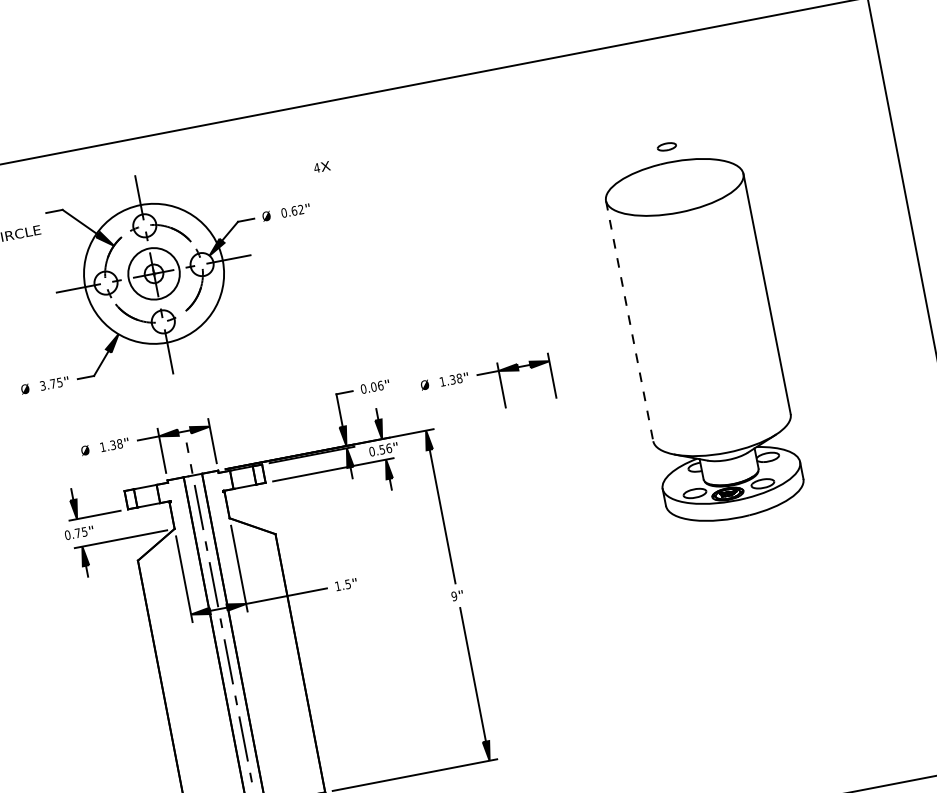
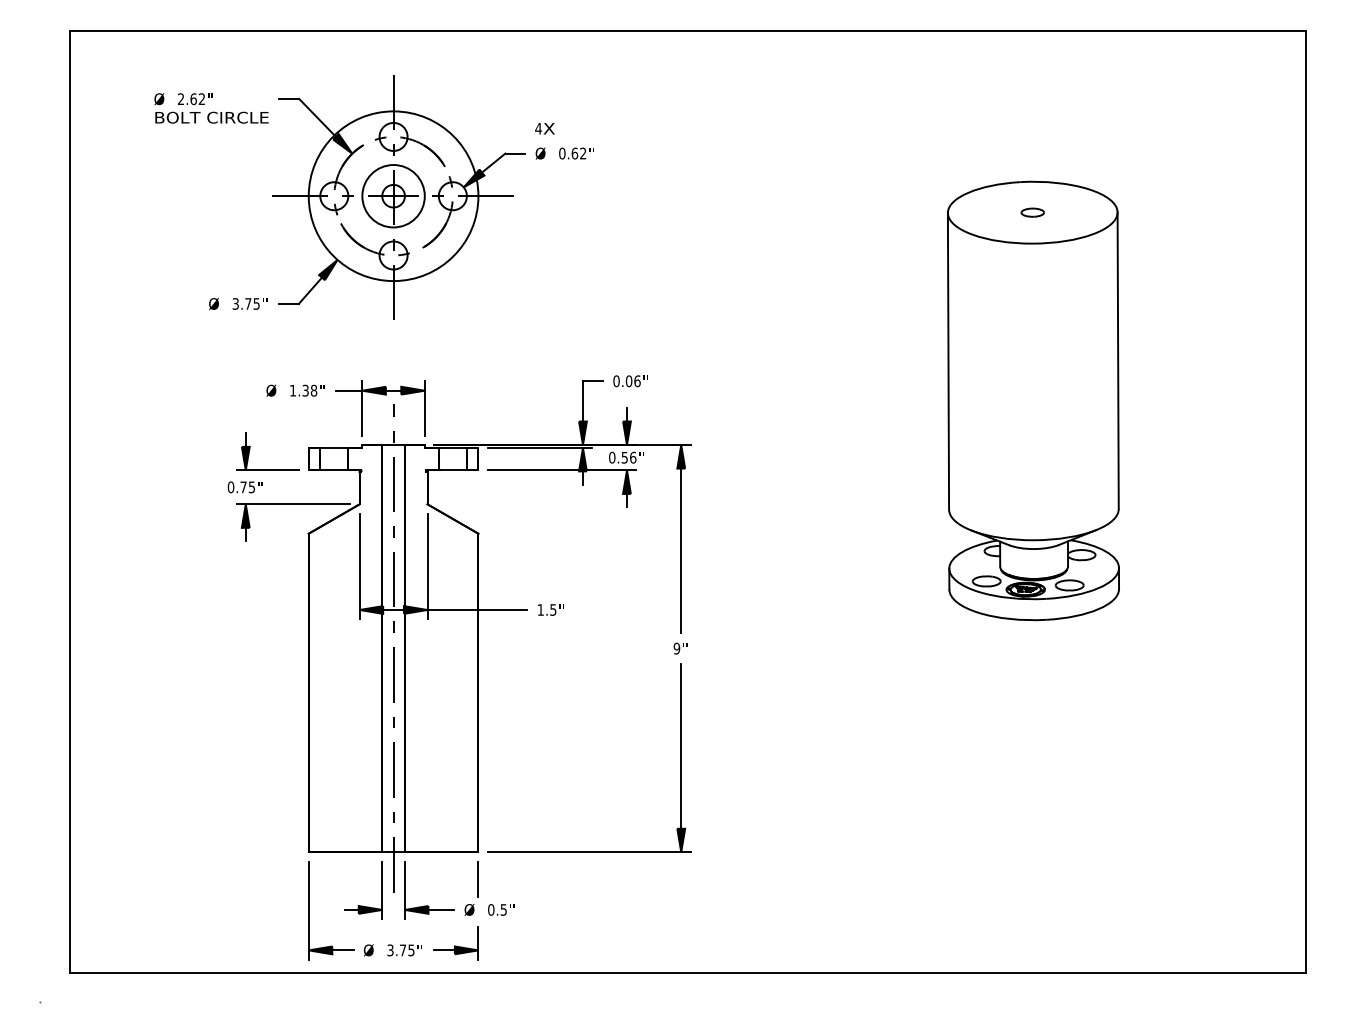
part: (666, 146) -> (1032, 212), moved
text: (321, 166) -> (544, 128), moved
line: (629, 321) -> (948, 361), dashed -> solid
part: (500, 385) -> (780, 408), removed

